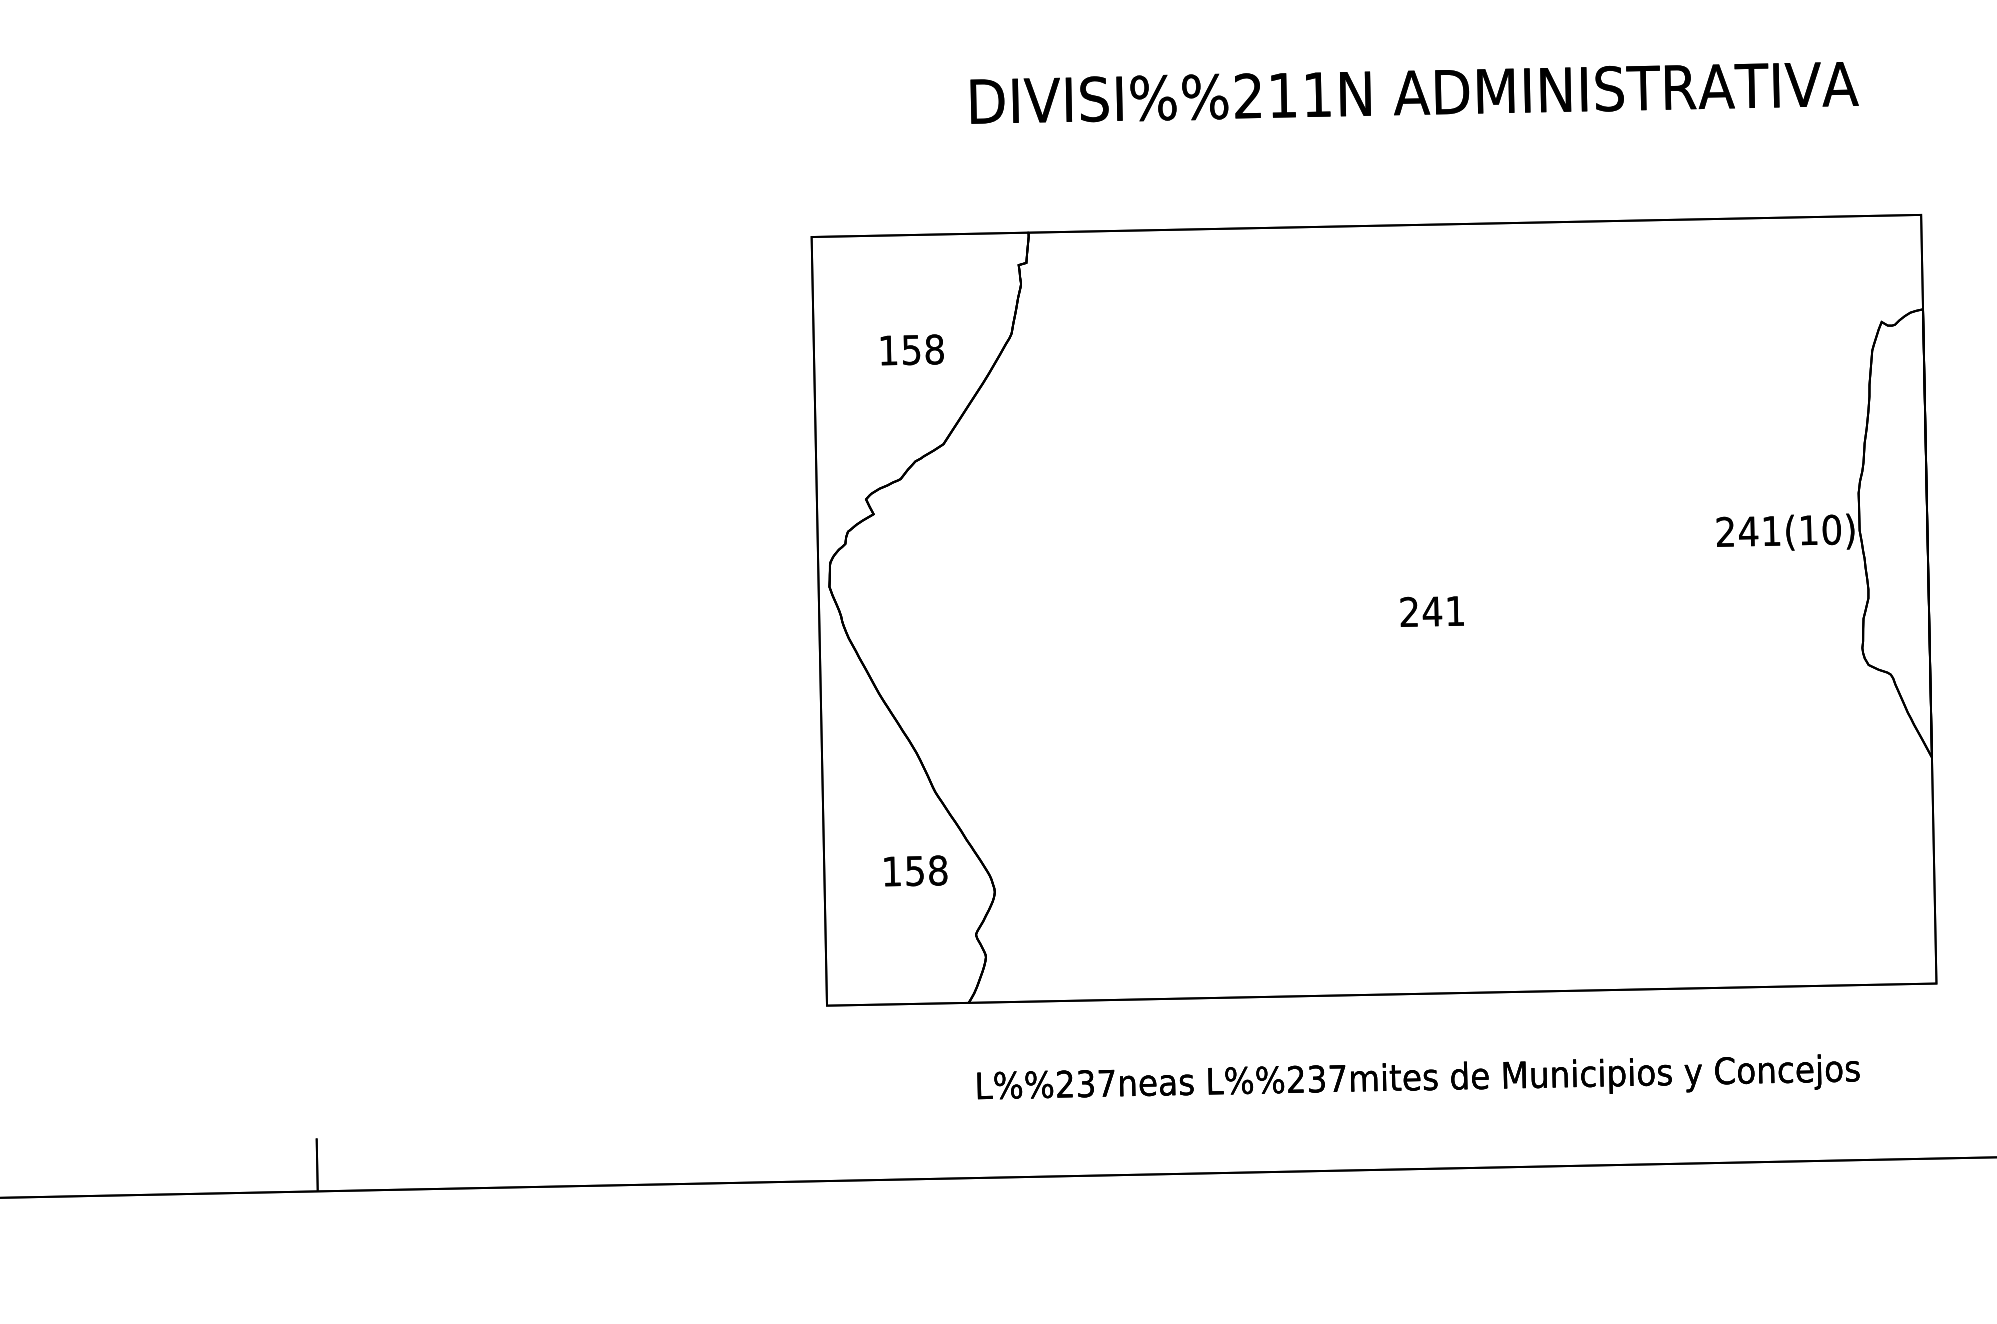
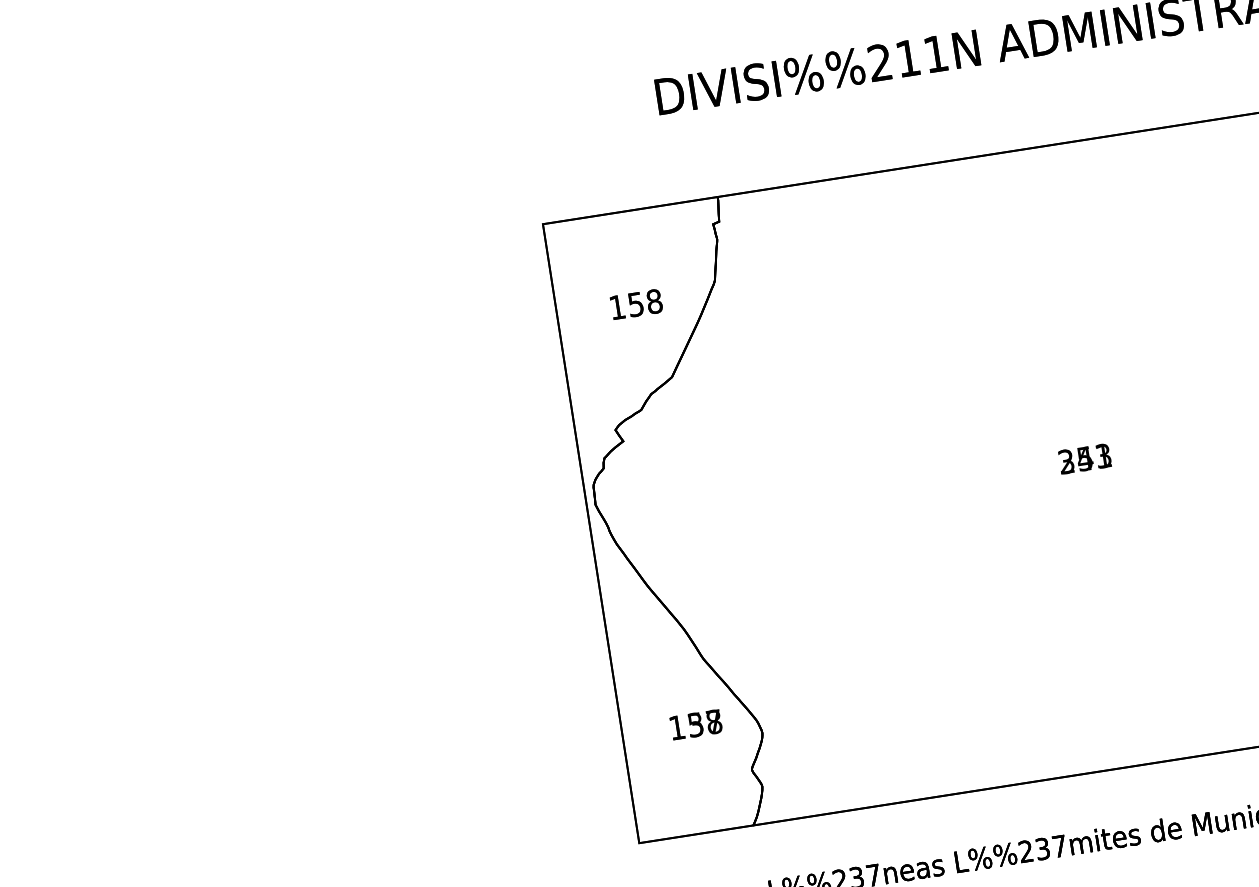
text: (1432, 611) -> (1085, 458), 241 -> 353
text: (927, 870) -> (705, 723), 158 -> 137

